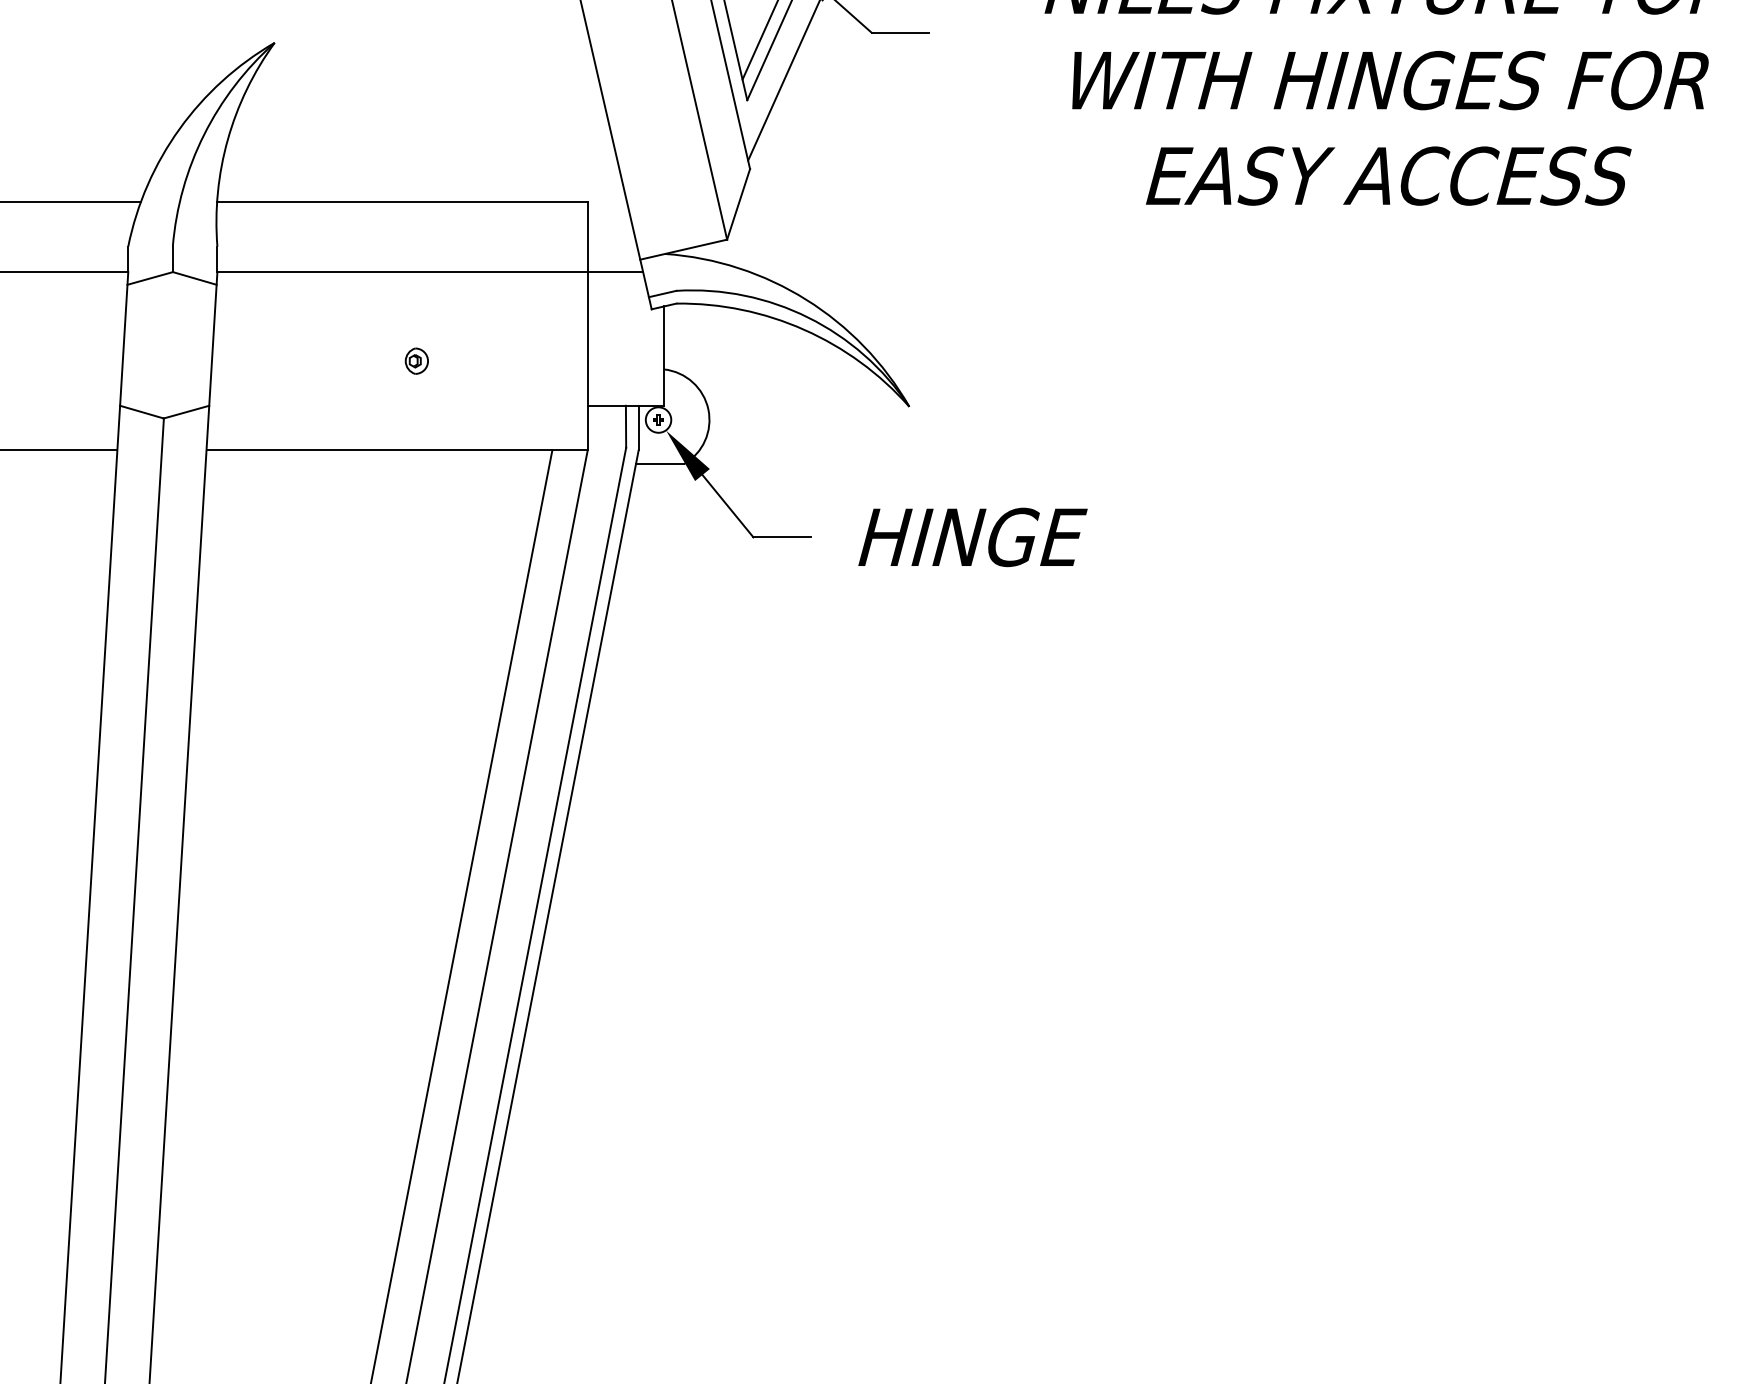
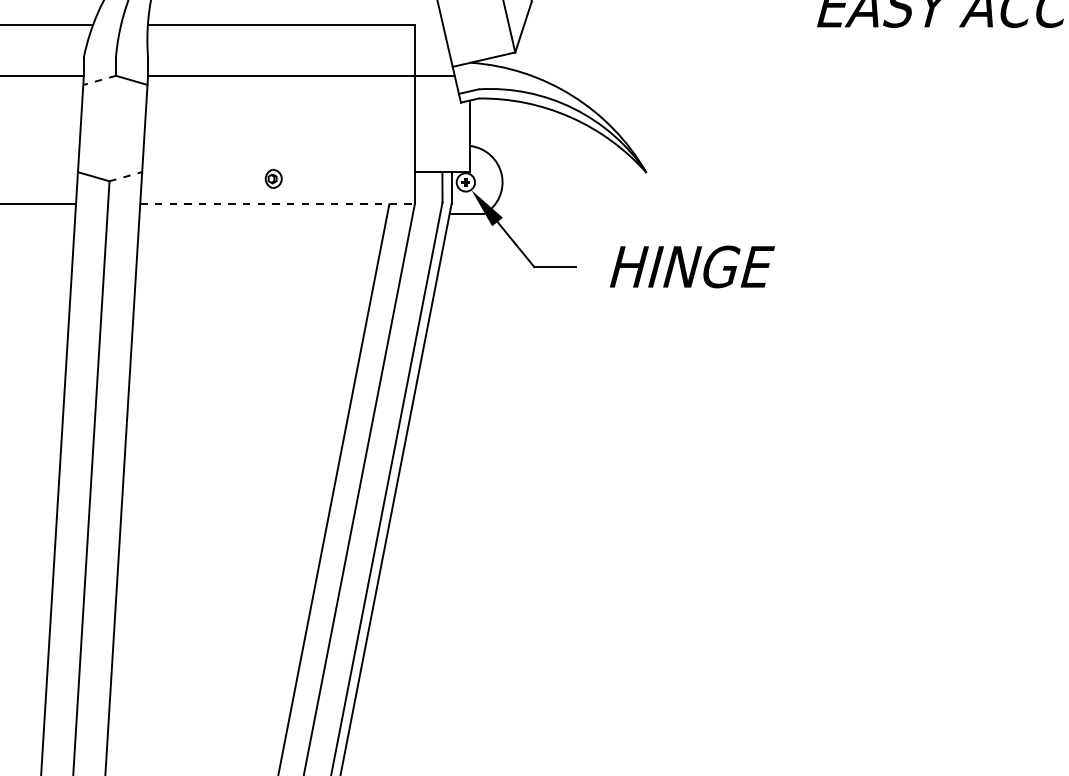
line: (150, 278) -> (99, 80), solid -> dashed
part: (416, 360) -> (273, 178), moved
line: (186, 412) -> (125, 176), solid -> dashed
line: (397, 450) -> (277, 204), solid -> dashed

